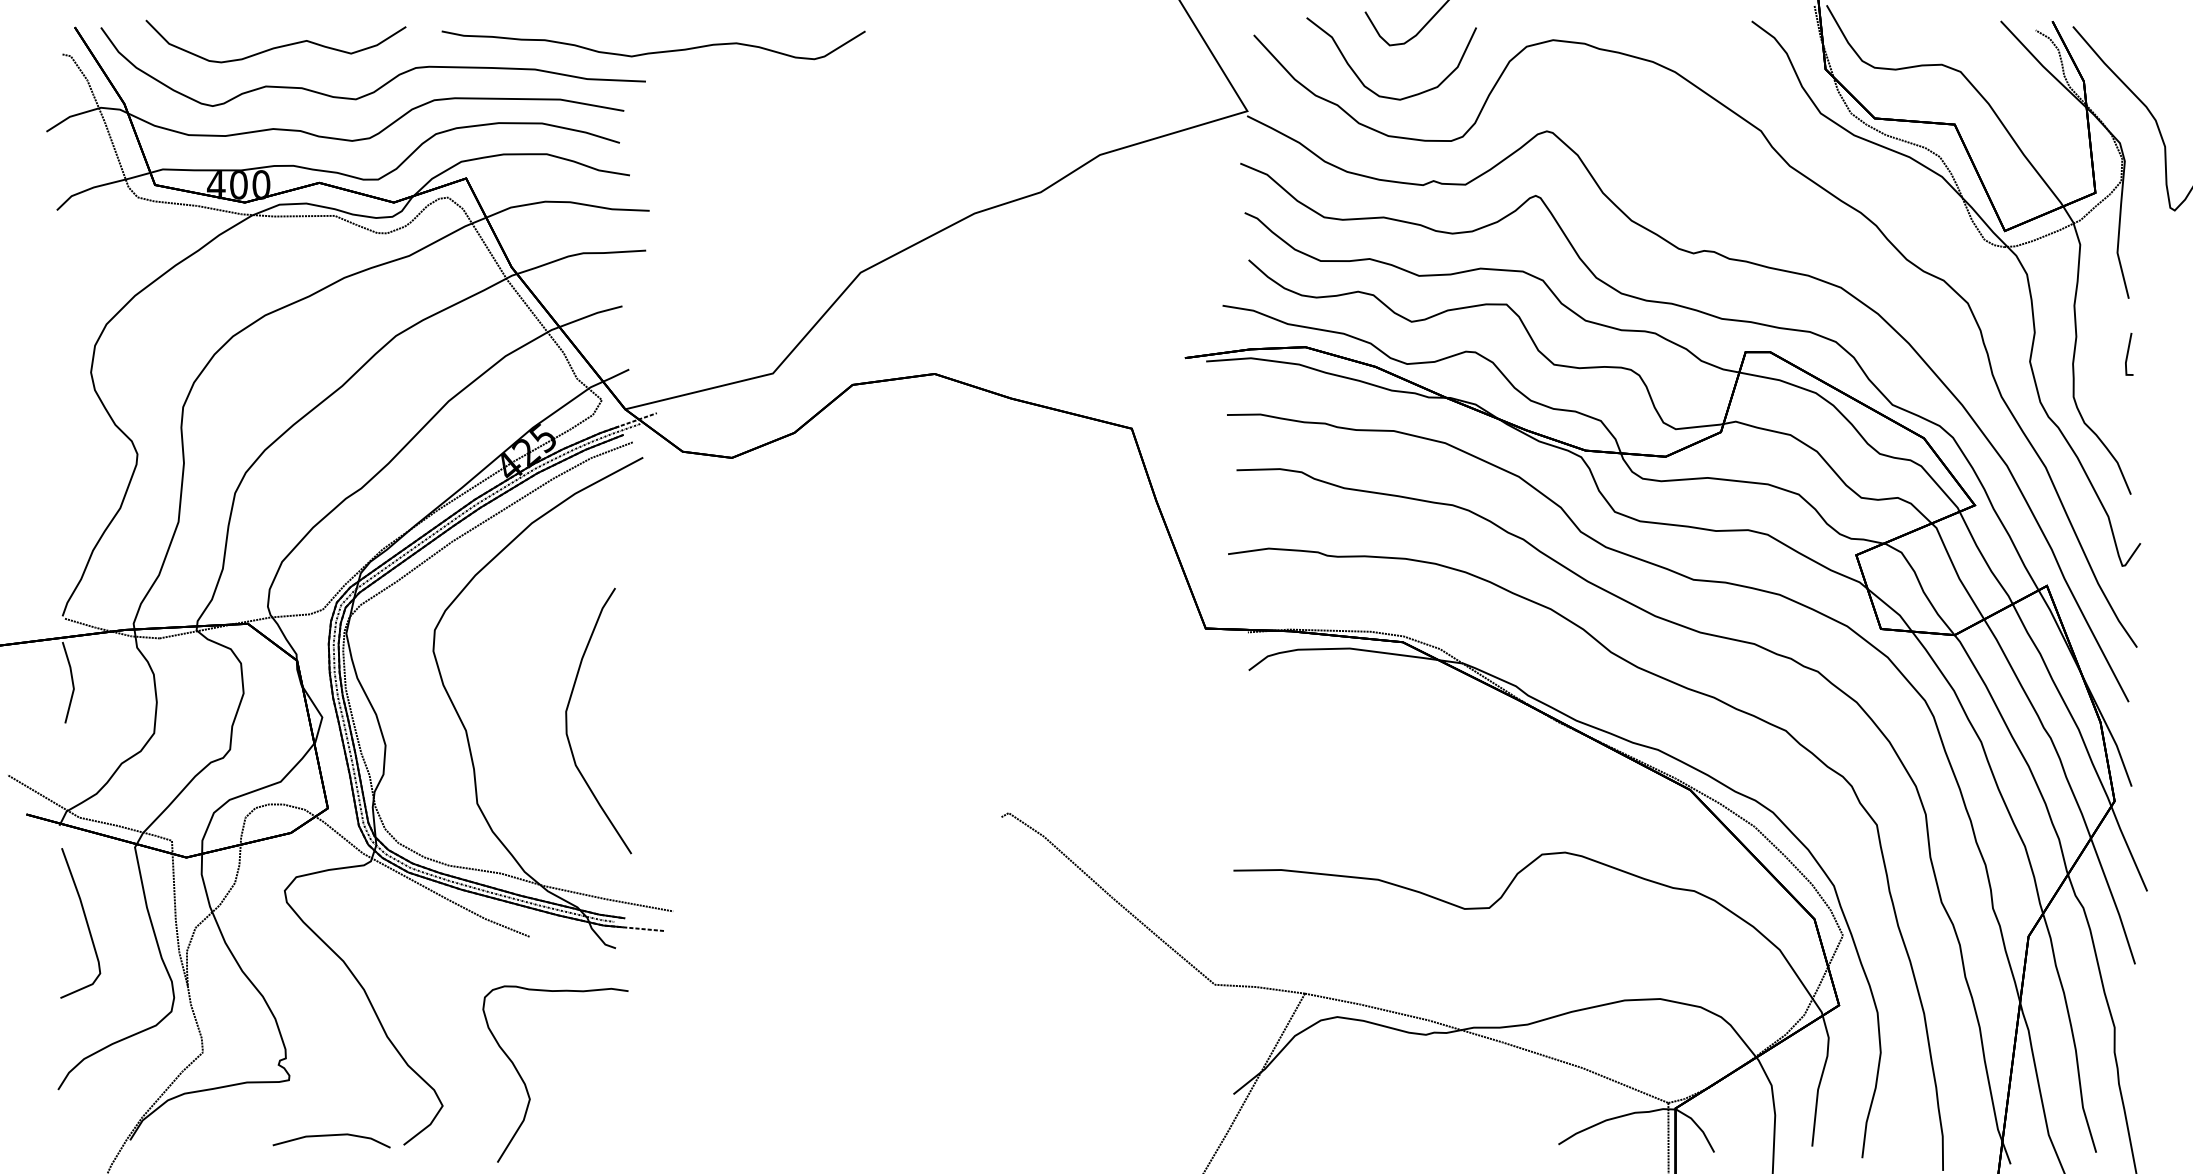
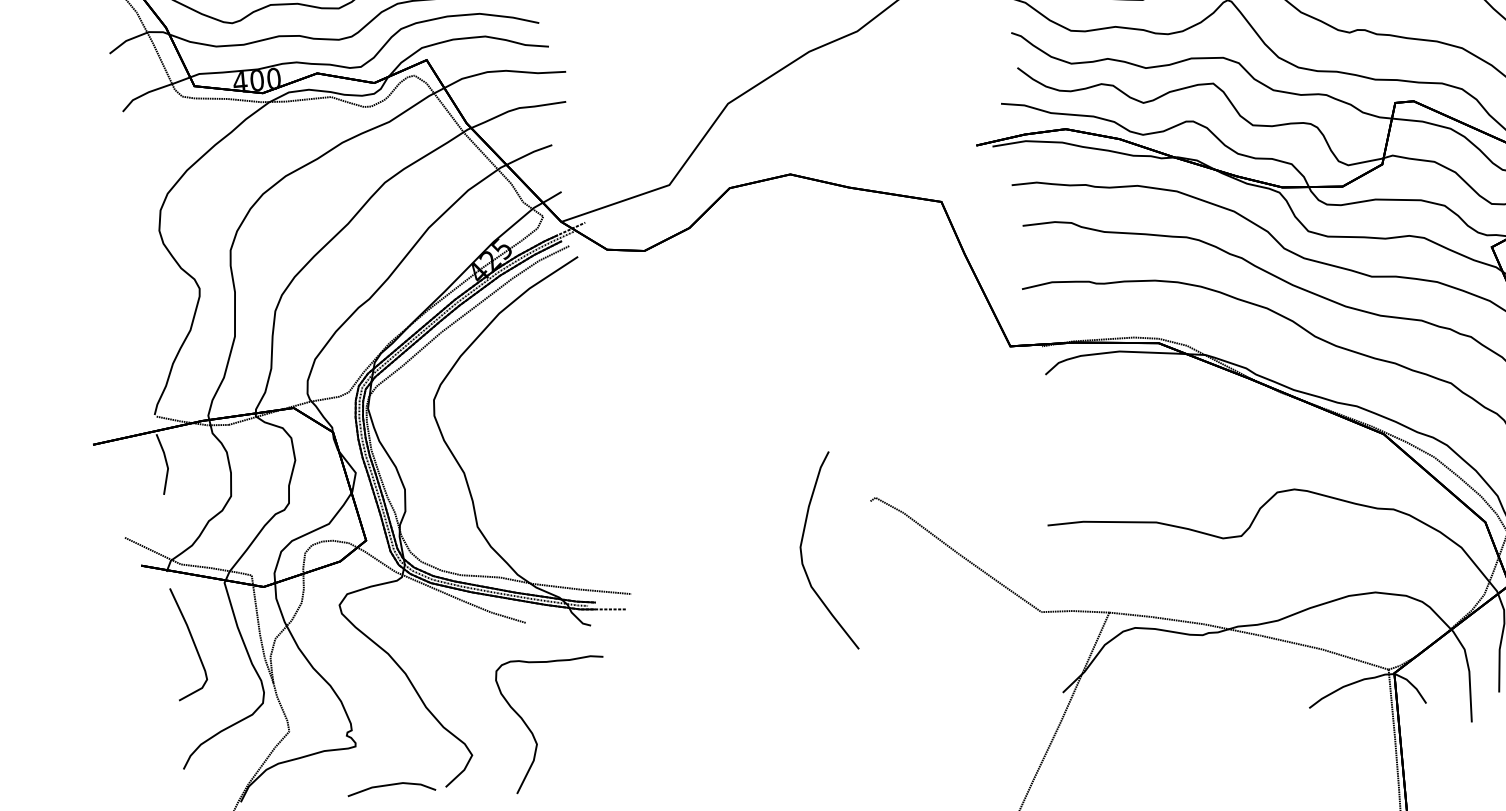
part: (567, 720) -> (802, 553), moved

